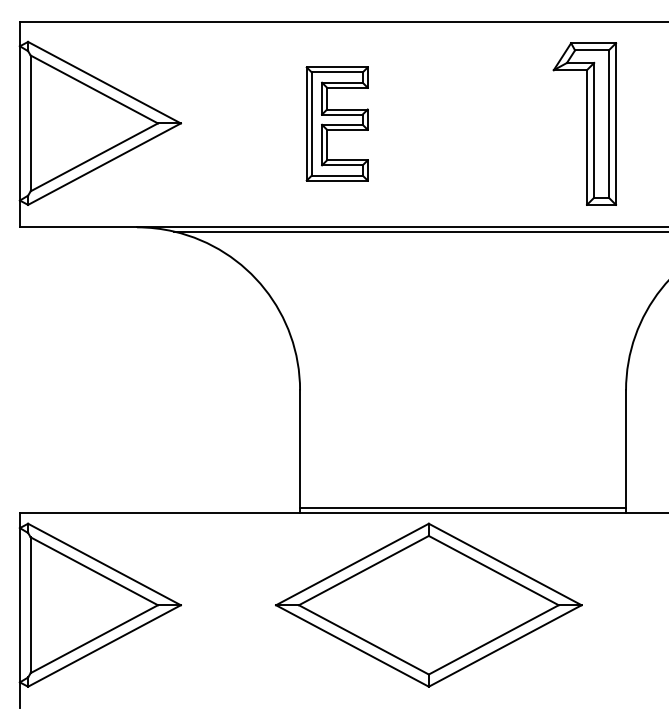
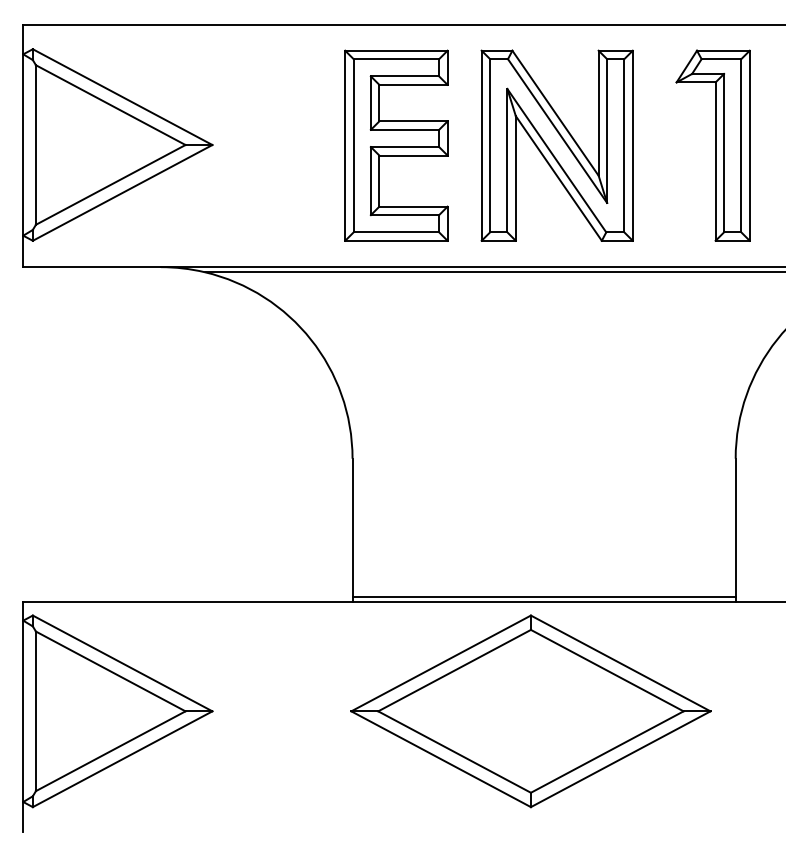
part: (336, 123) -> (395, 145), size x1.43
part: (473, 123) -> (556, 145), added
part: (584, 123) -> (712, 145), moved
part: (428, 604) -> (530, 710), moved

